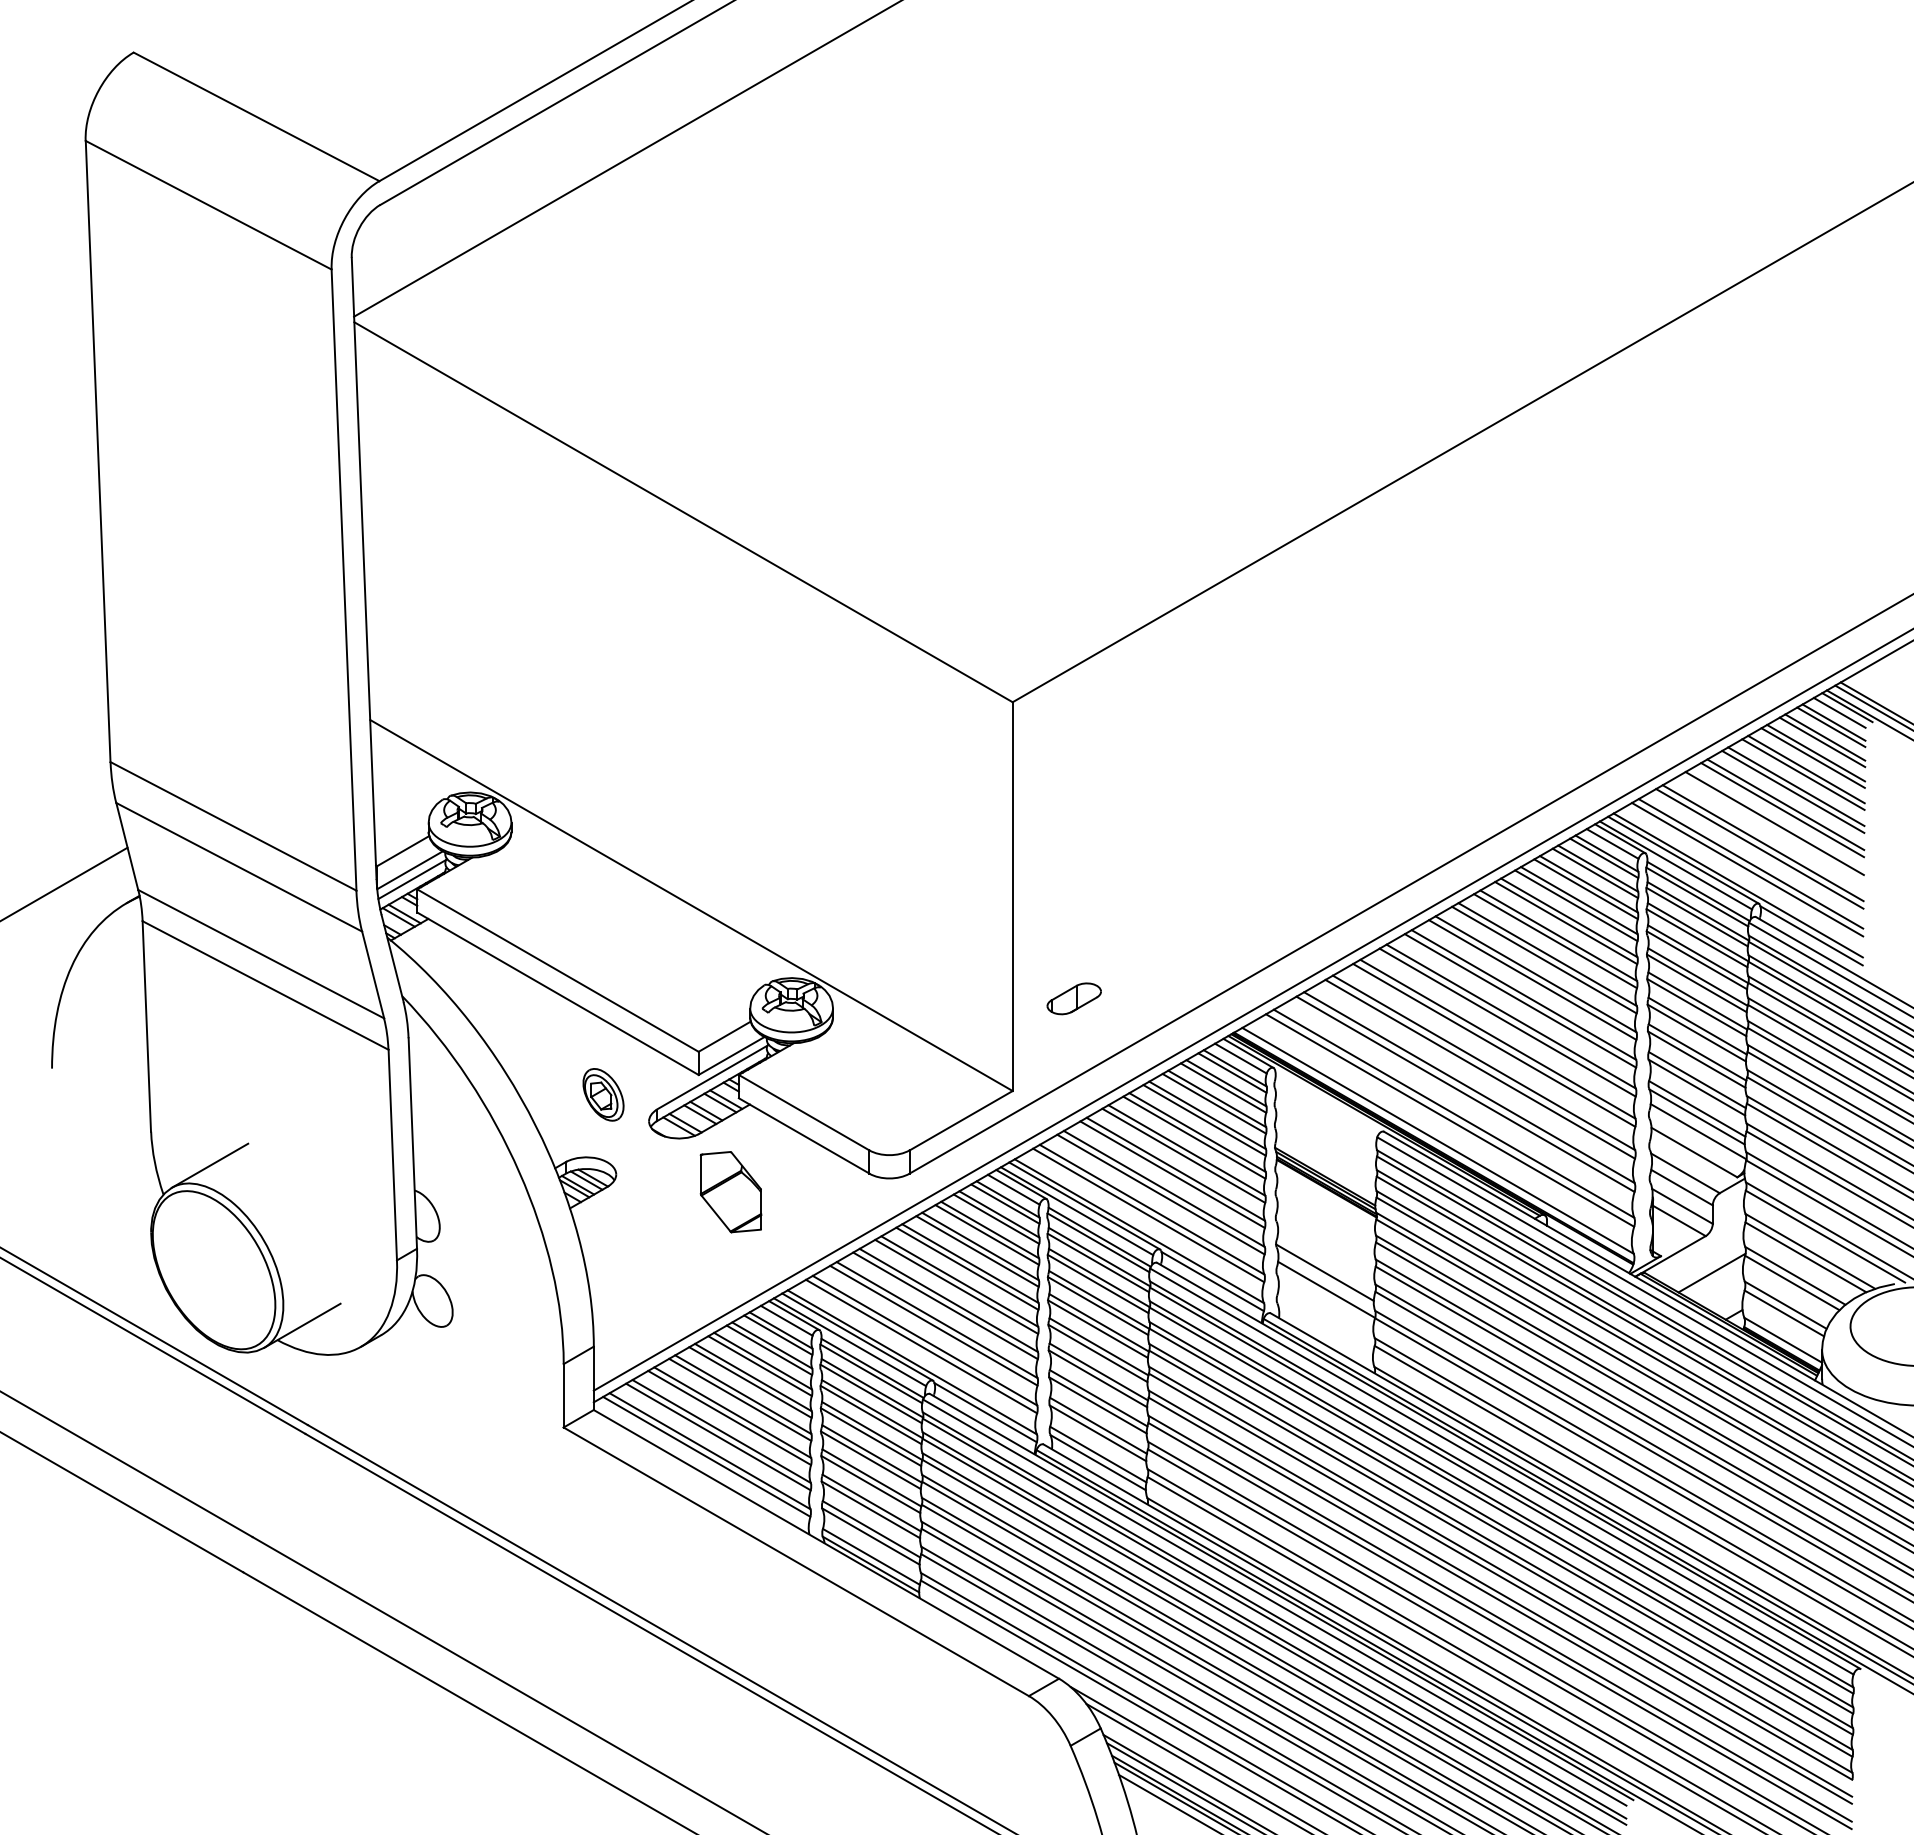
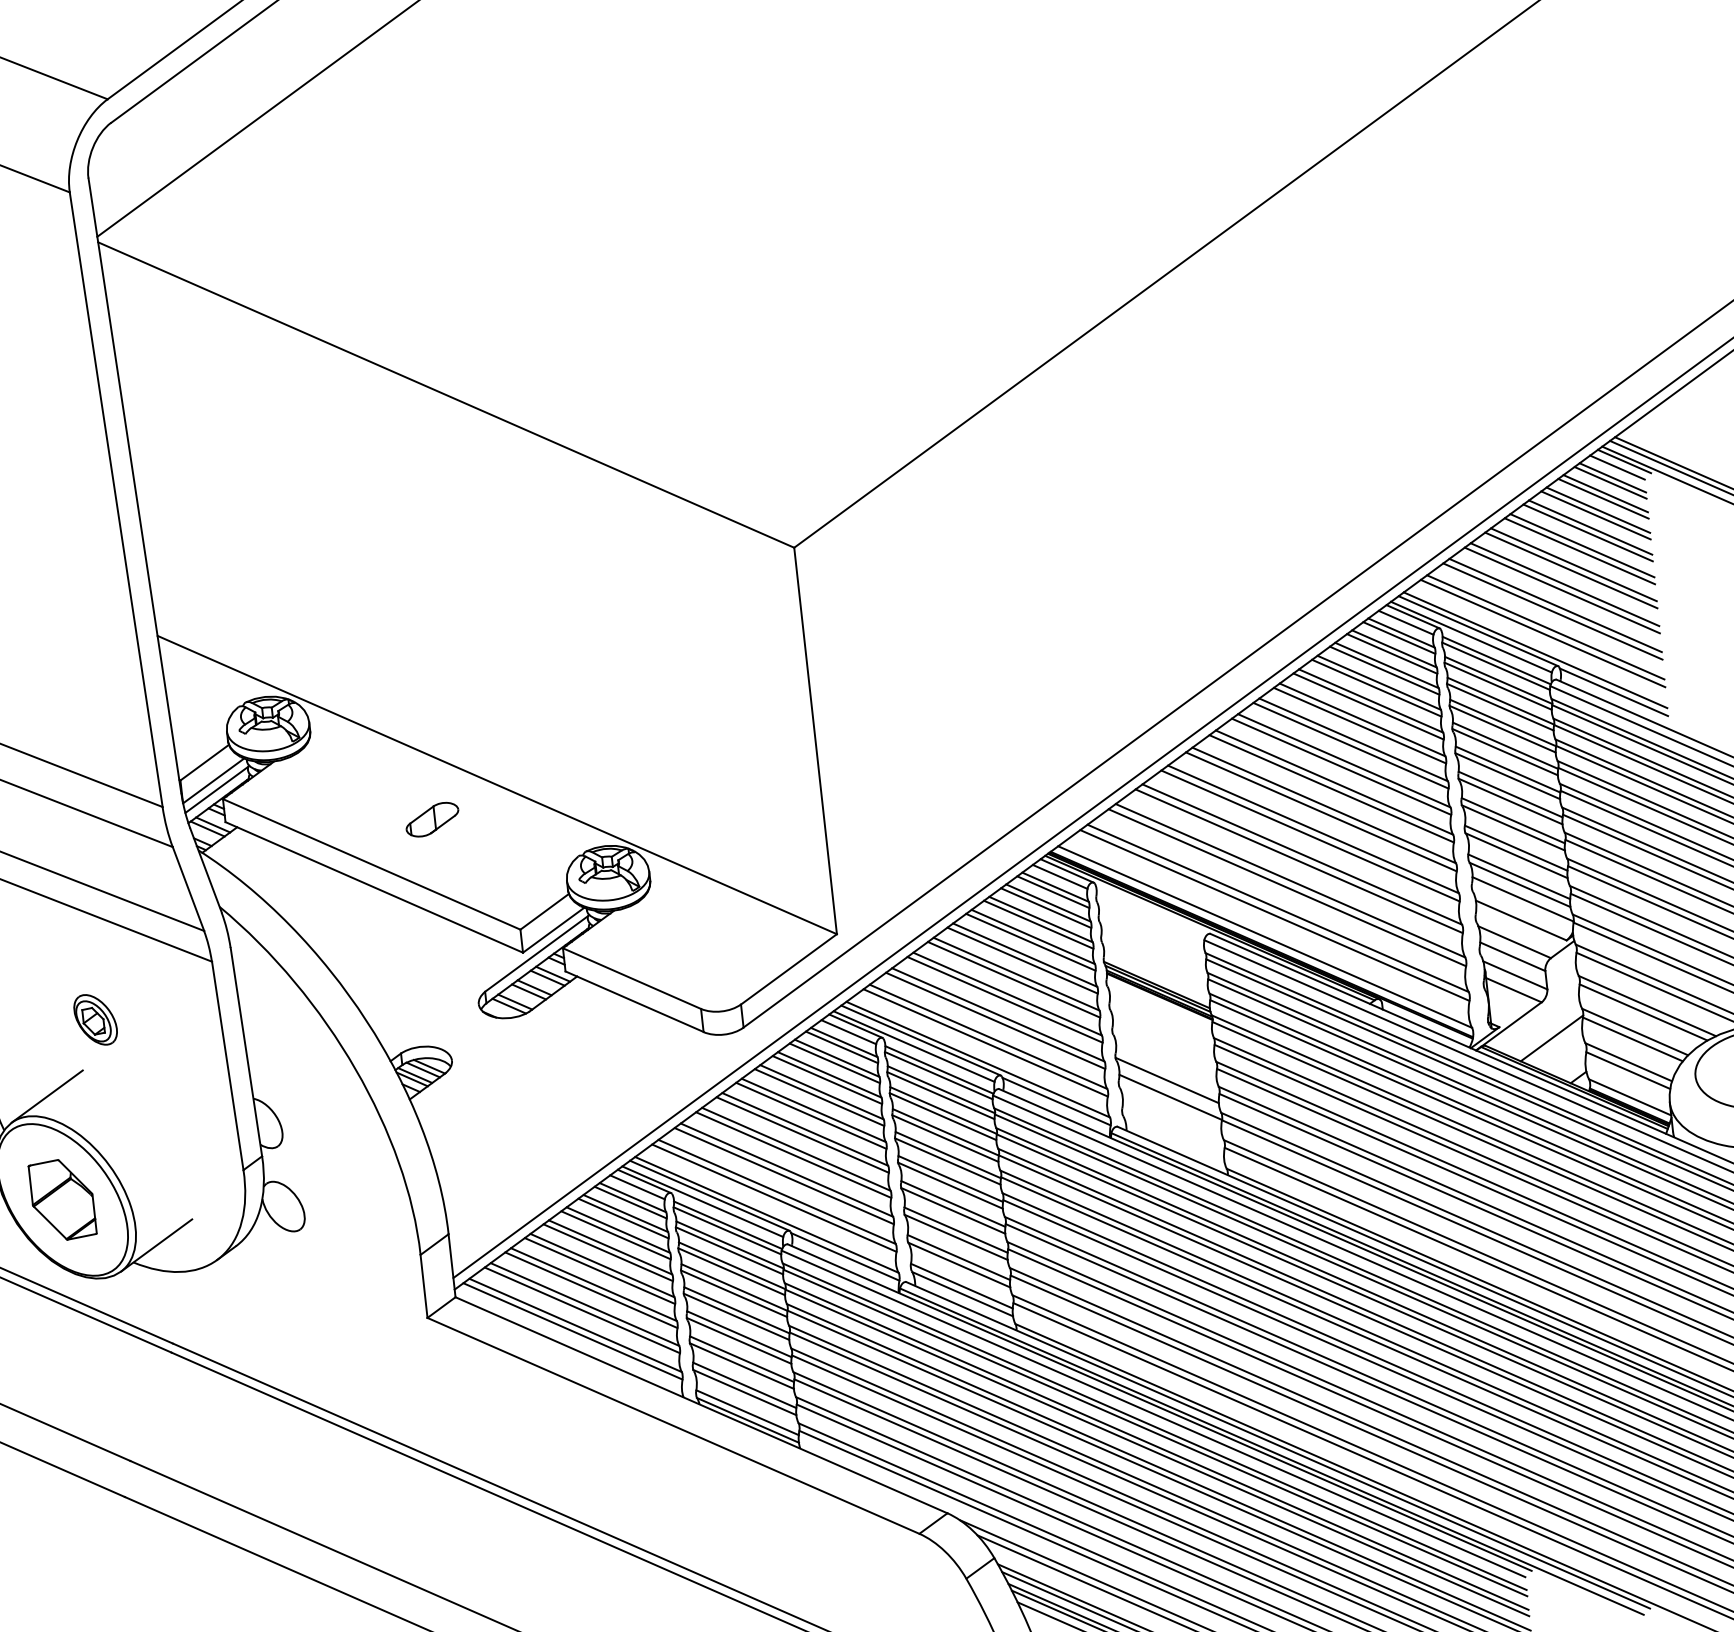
line: (1771, 828) -> (1562, 589), added
part: (1073, 998) -> (431, 819), moved
part: (603, 1094) -> (95, 1019), moved
part: (730, 1192) -> (62, 1200), moved

